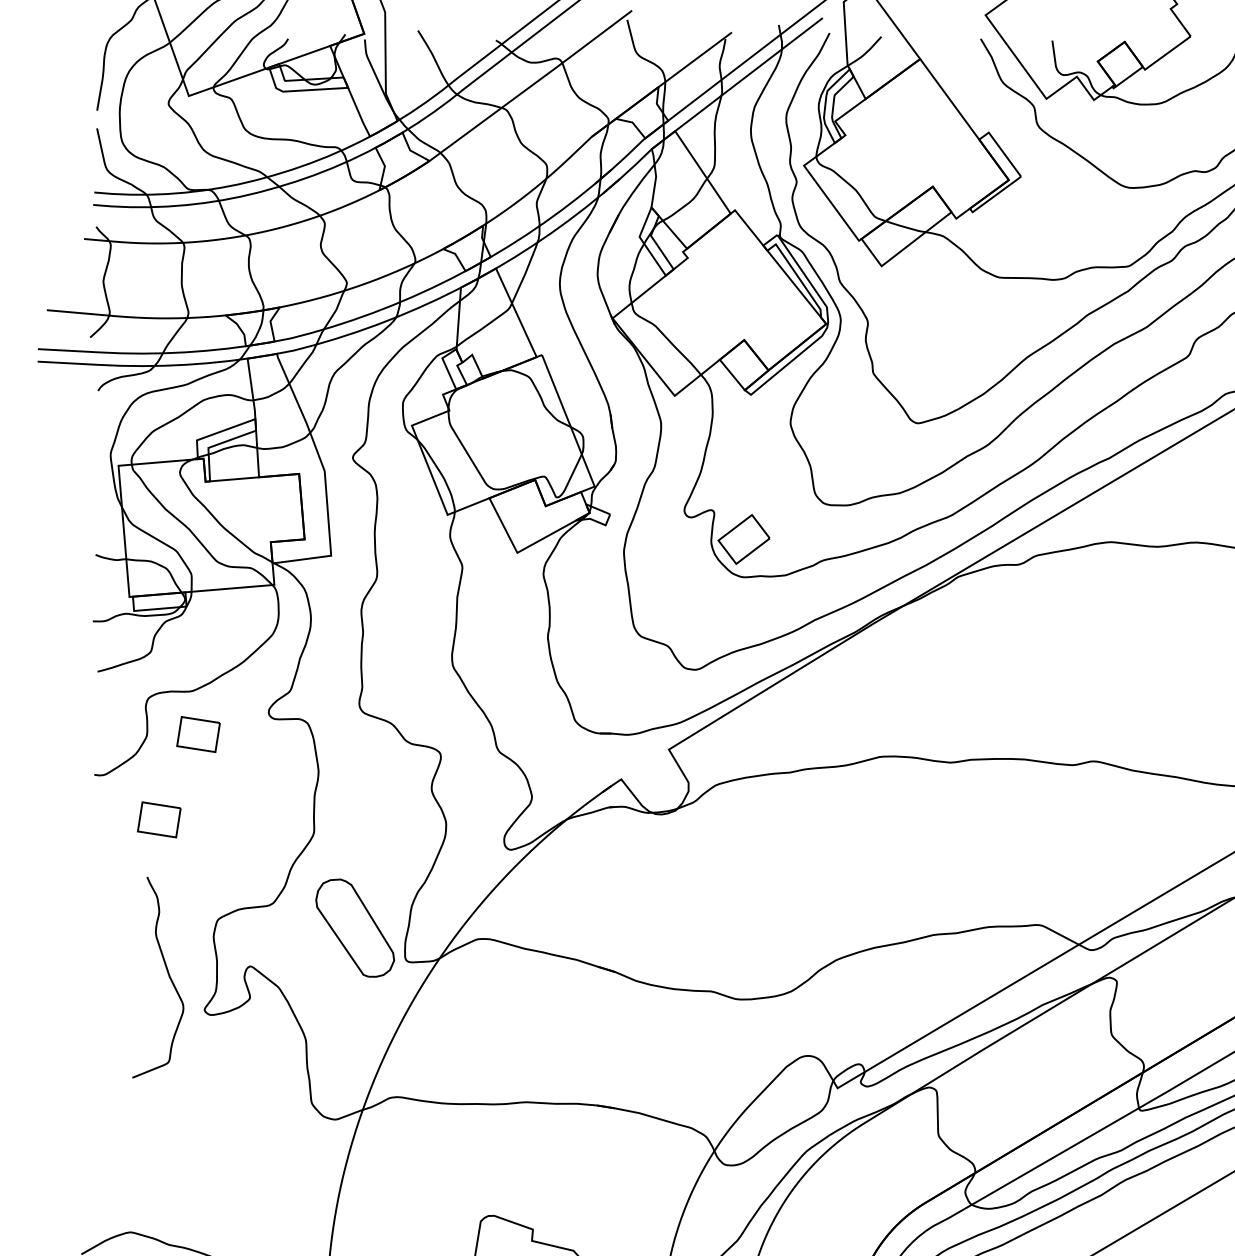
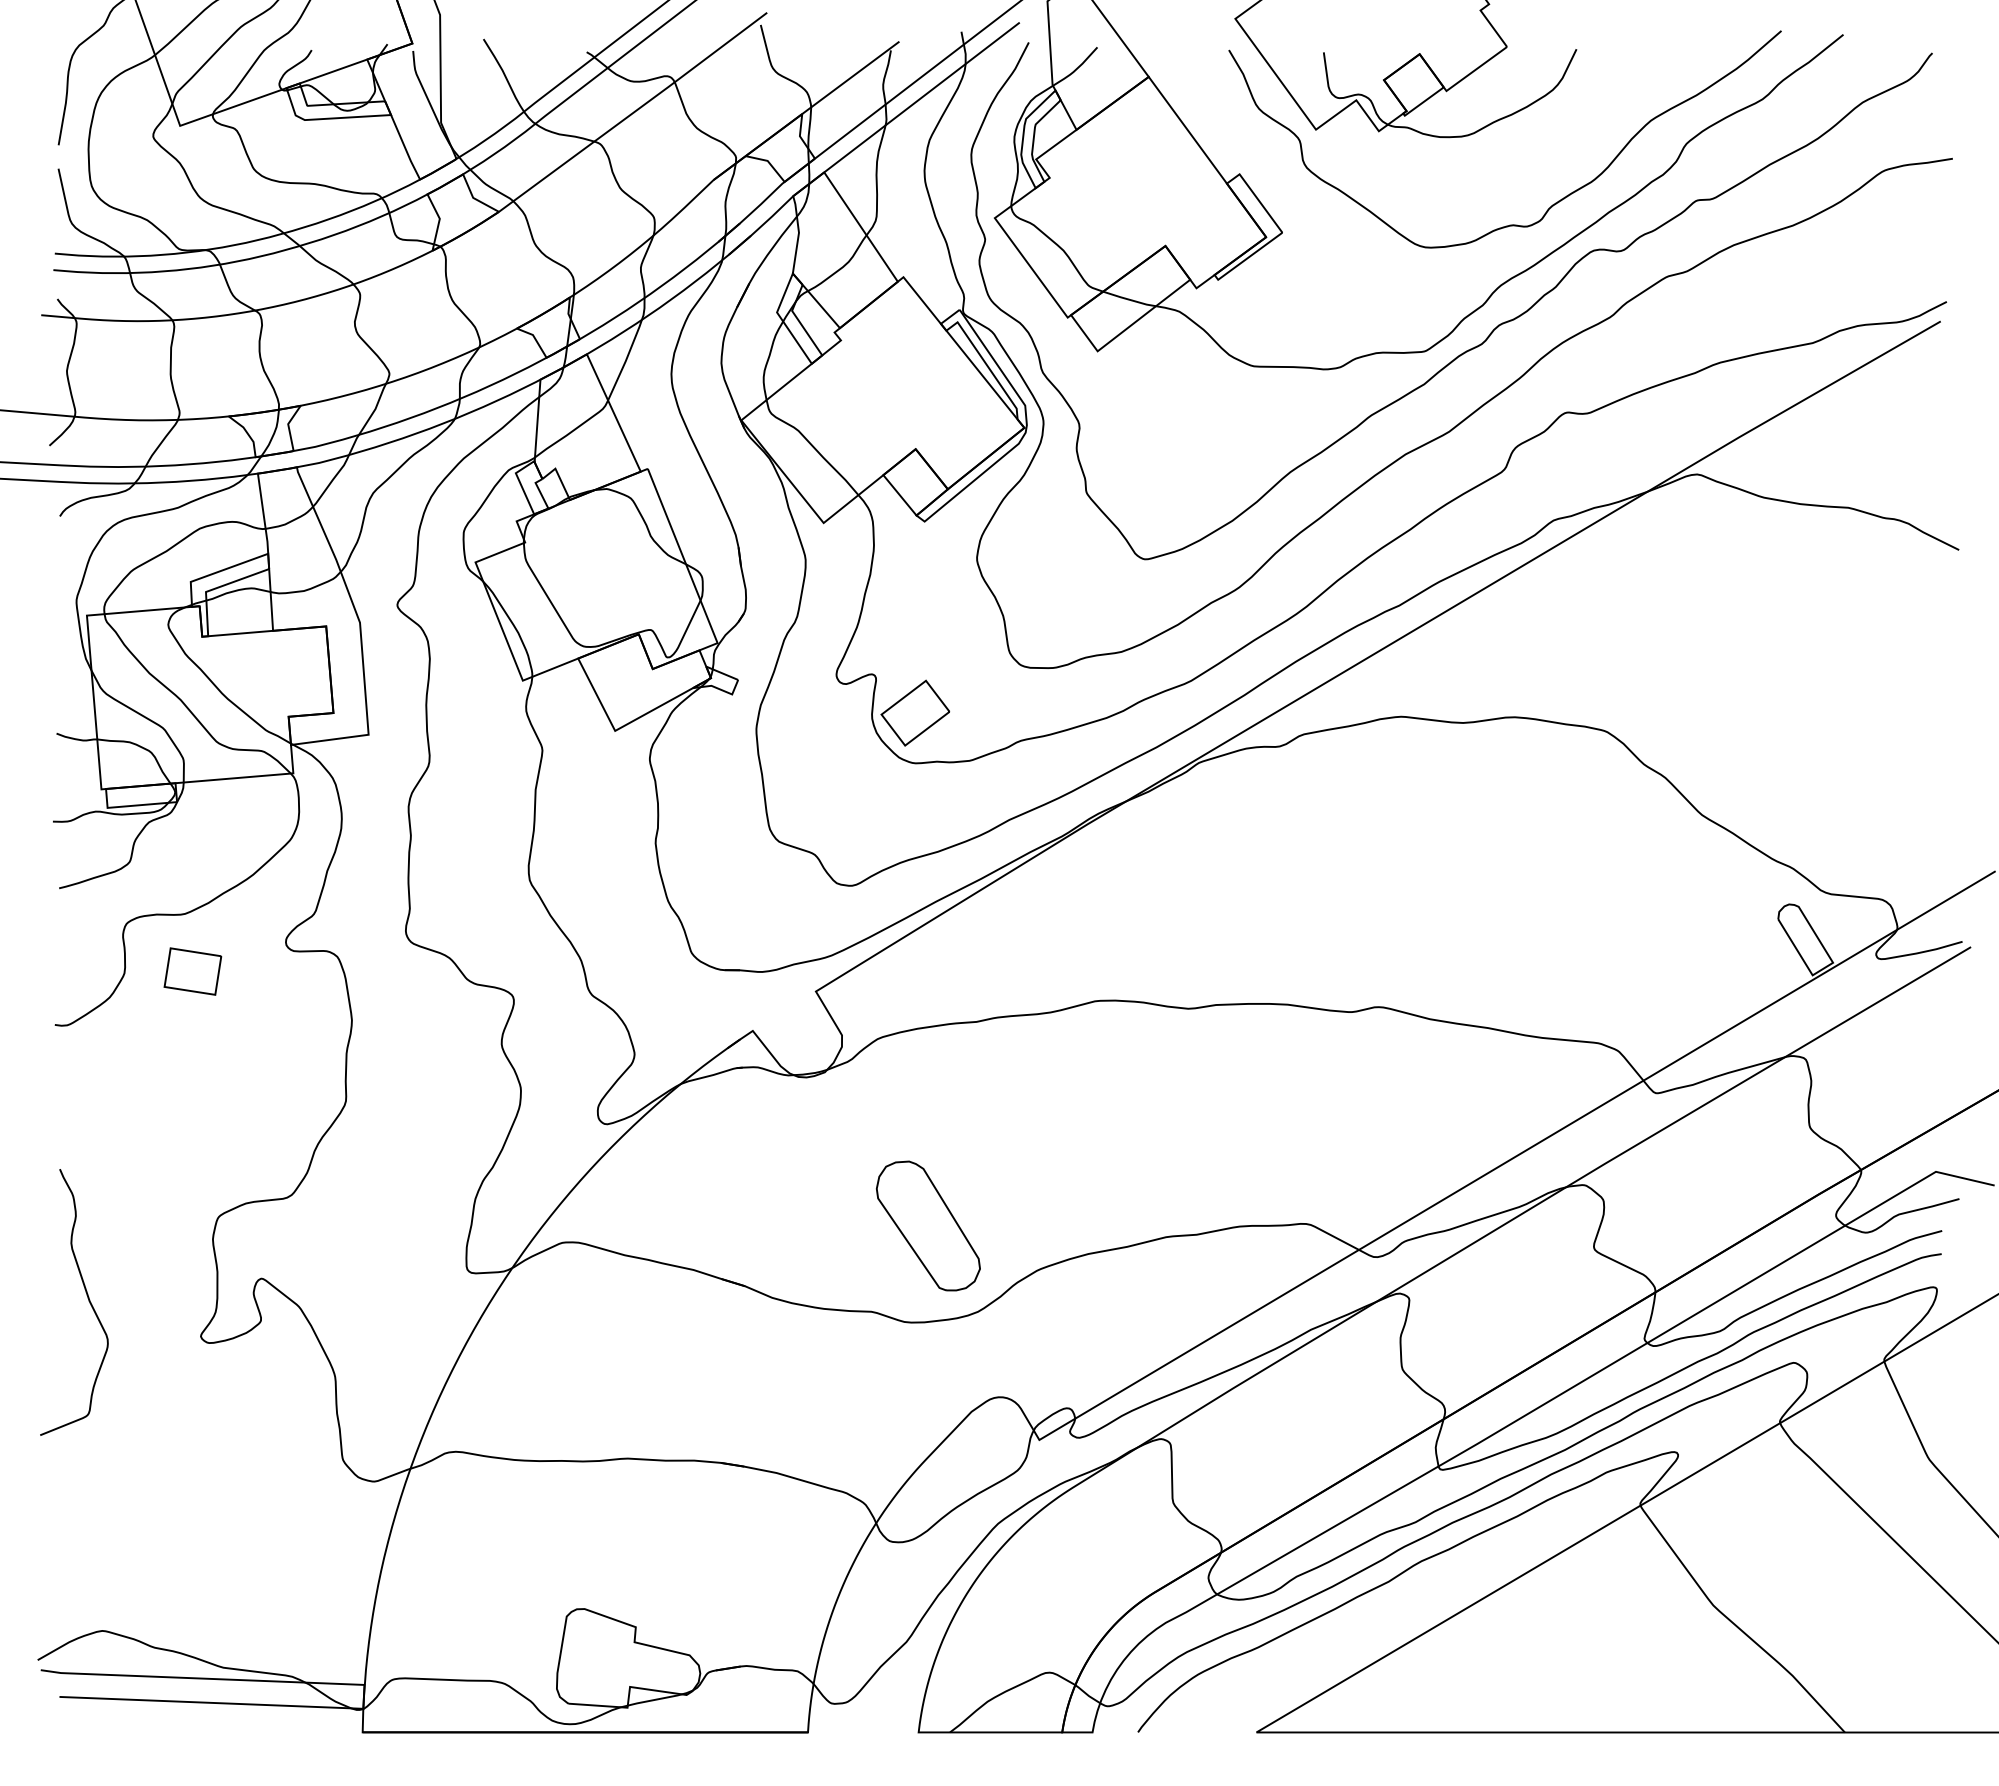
part: (158, 819) -> (140, 1084), removed
part: (354, 927) -> (927, 1225), moved
curve: (168, 974) -> (87, 1298), moved

